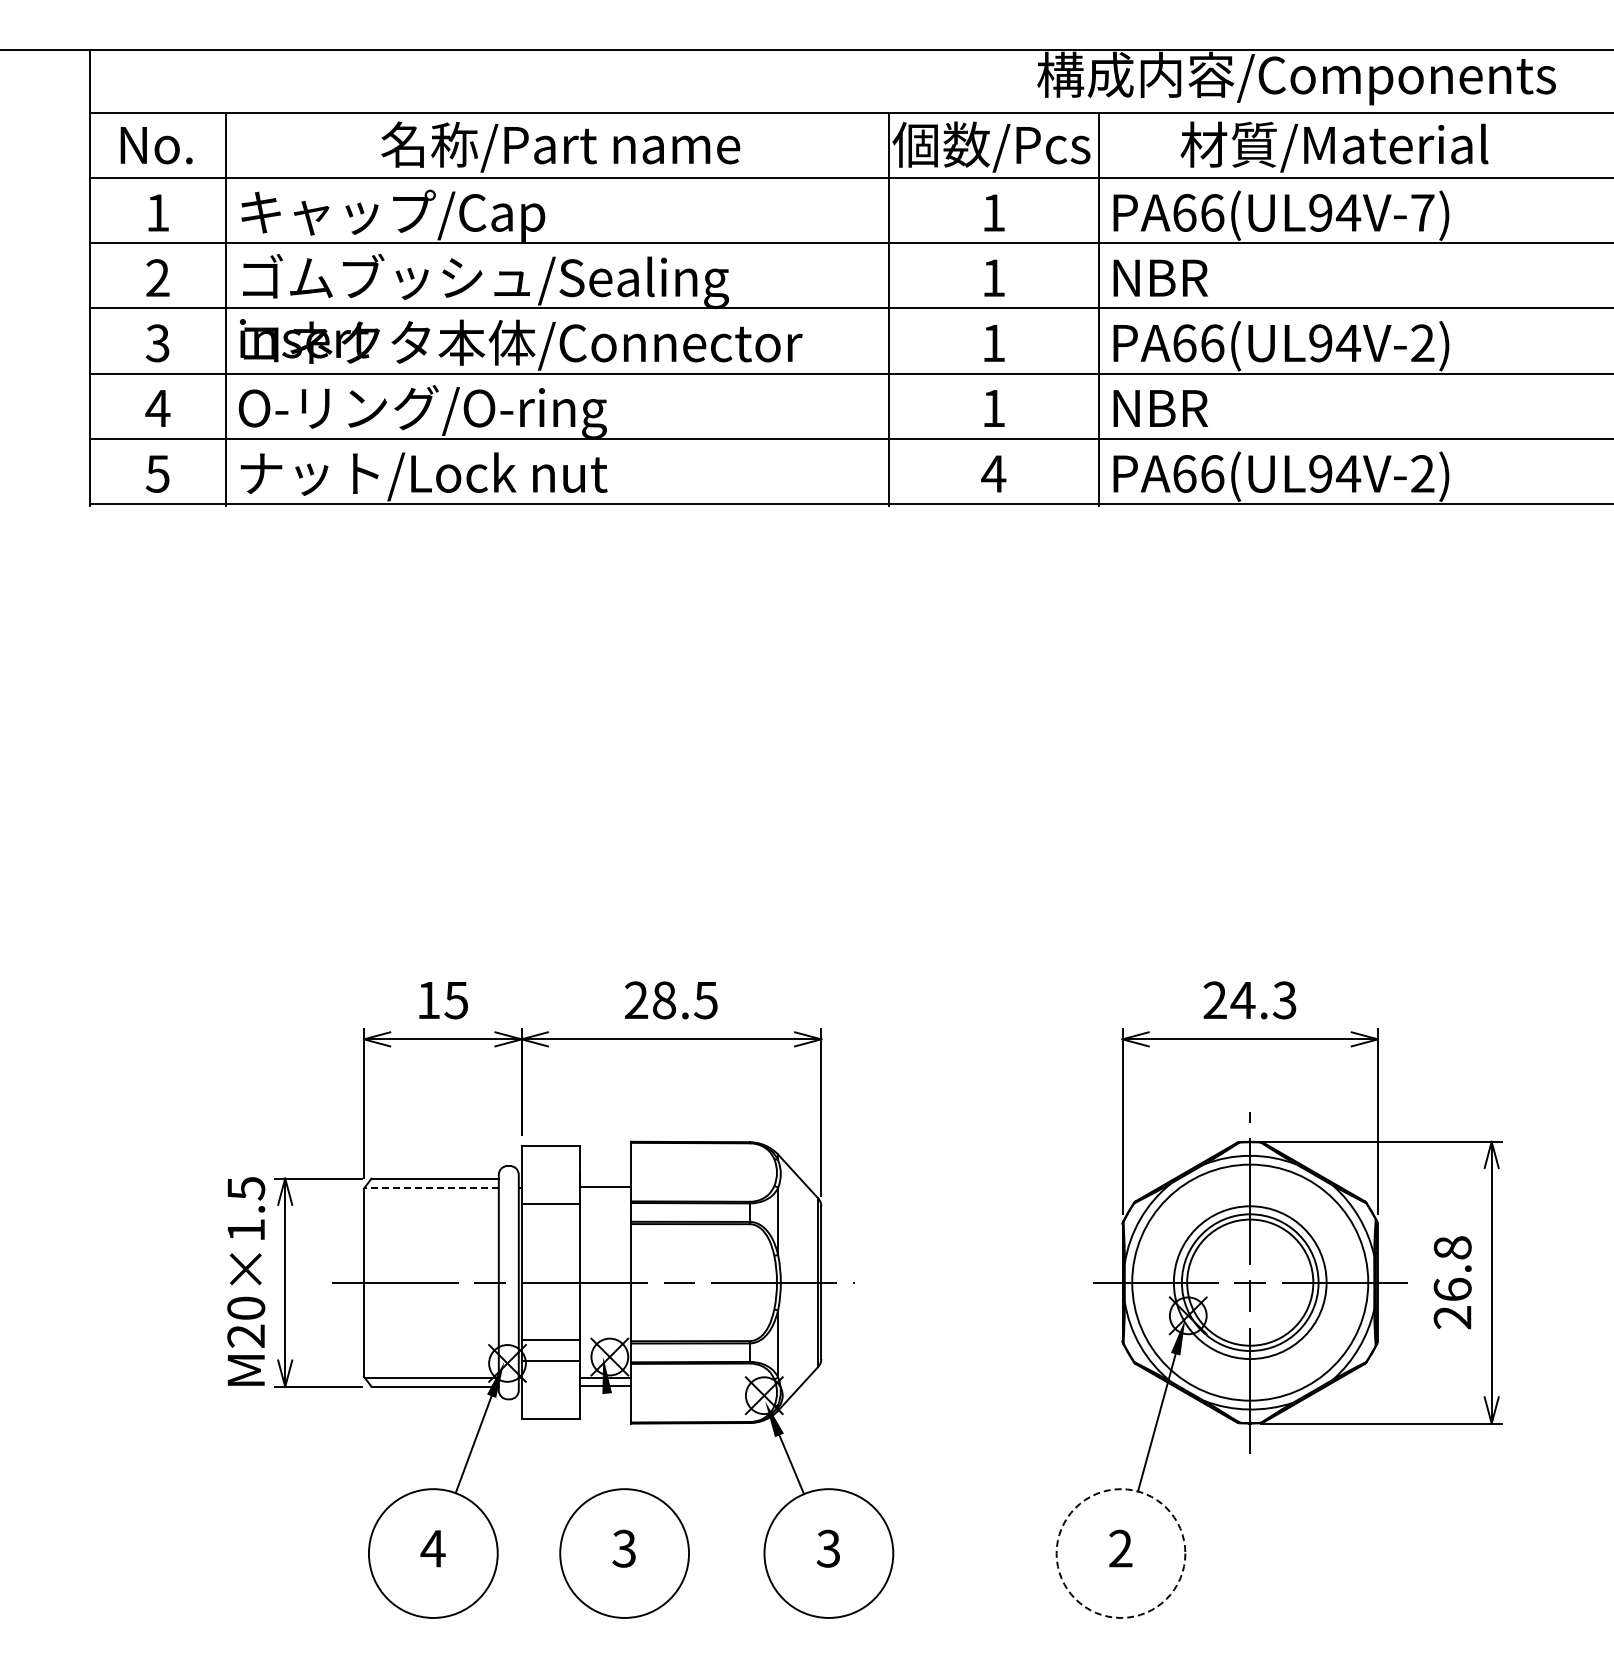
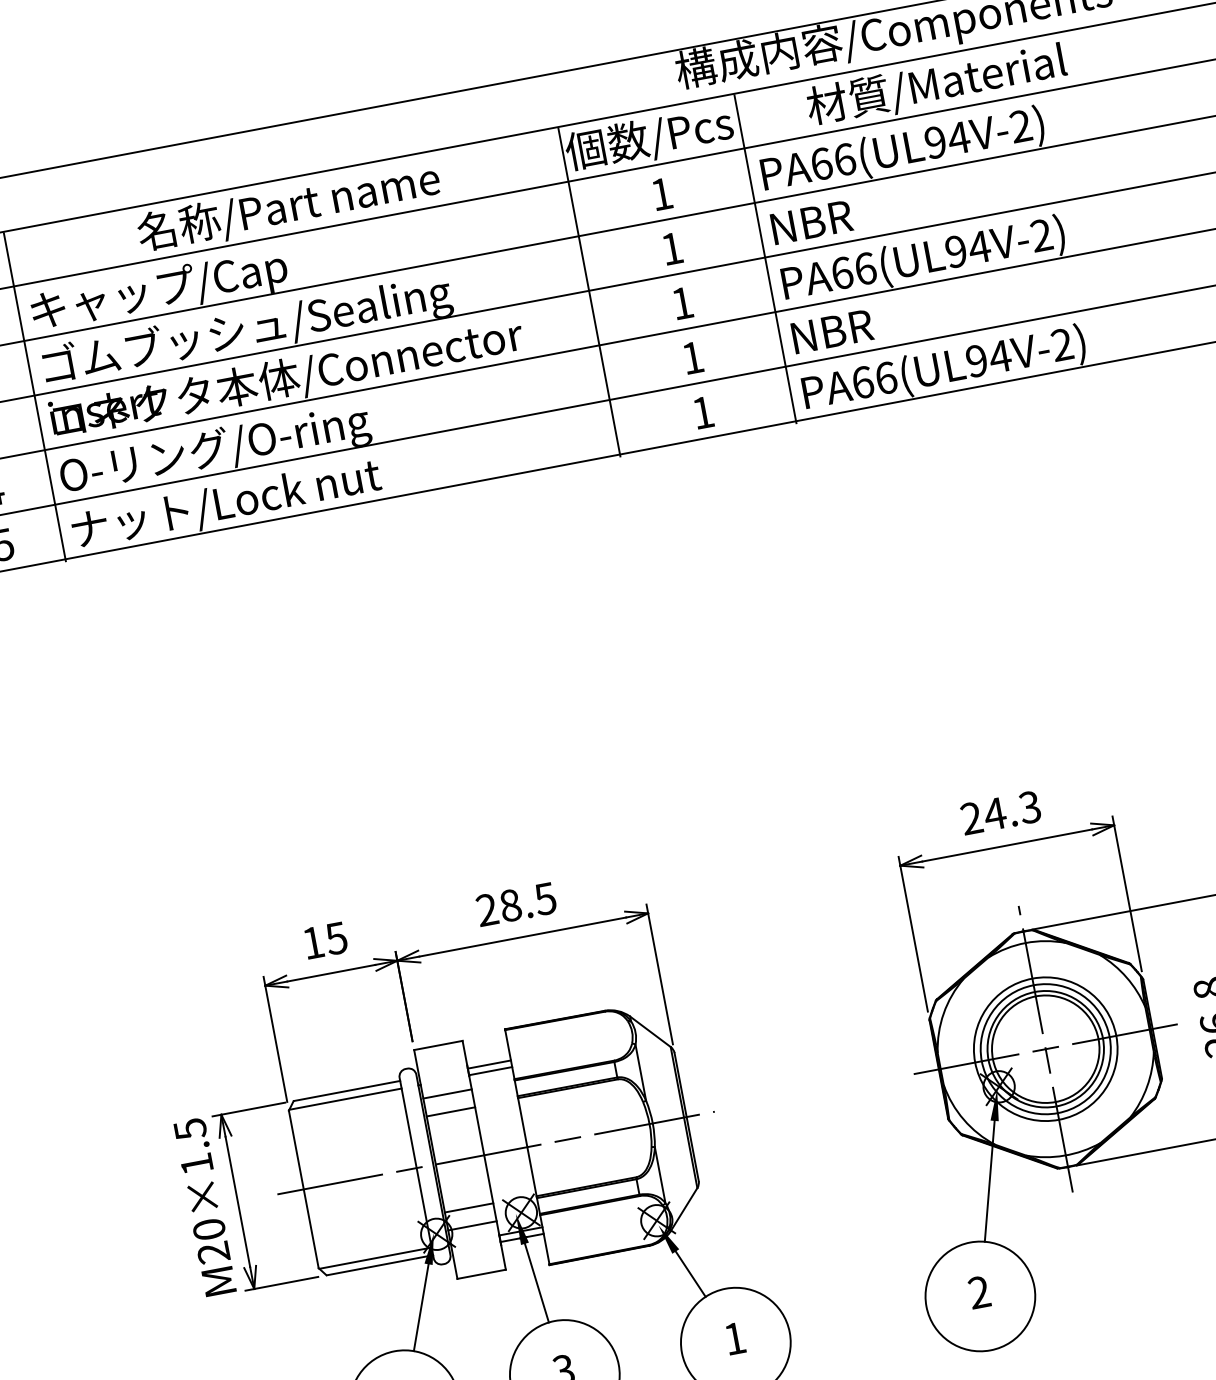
text: (1422, 212) -> (1020, 126), PA66(UL94V-7) -> PA66(UL94V-2)
text: (993, 473) -> (702, 412), 4 -> 1
line: (605, 1179) -> (489, 1064), added
line: (431, 1187) -> (345, 1099), dashed -> solid
line: (550, 1225) -> (450, 1112), added
circle: (1249, 1282) -> (1045, 1049), size x0.71
line: (612, 1441) -> (536, 1283), added
text: (827, 1548) -> (733, 1338), 3 -> 1
circle: (1120, 1553) -> (979, 1296), dashed -> solid

